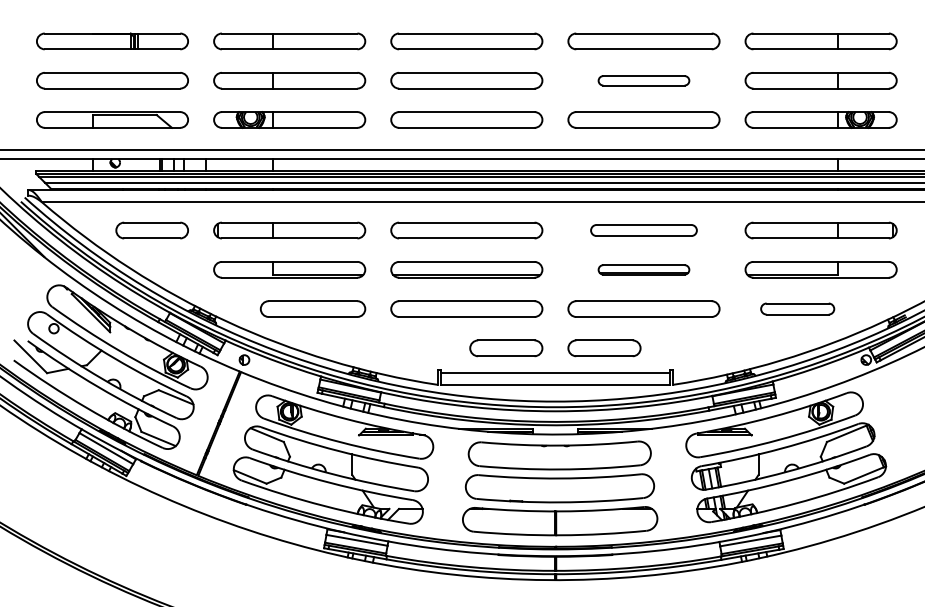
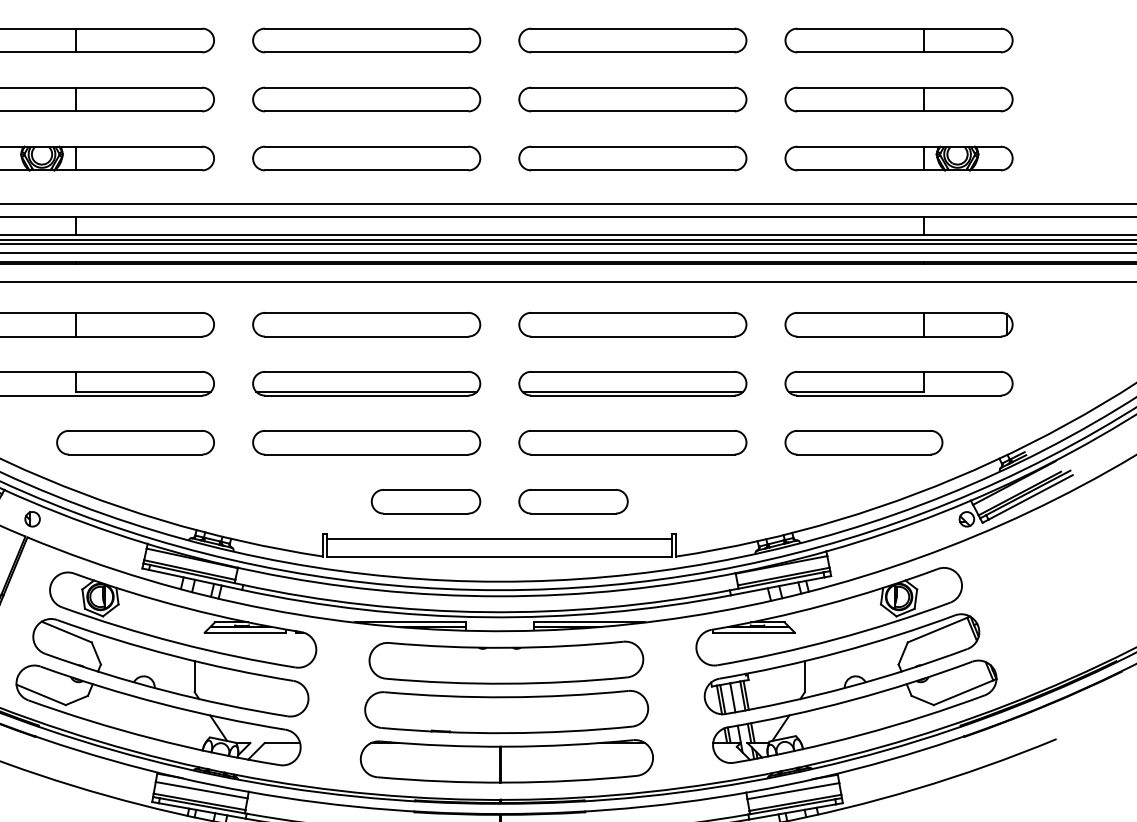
part: (643, 80) -> (632, 99), size x1.67
part: (643, 230) -> (632, 324), size x1.43
part: (643, 269) -> (632, 383), size x1.67
part: (797, 308) -> (863, 441), size x1.43

